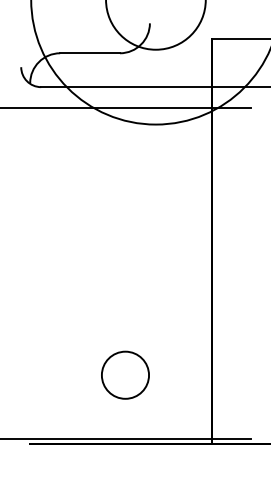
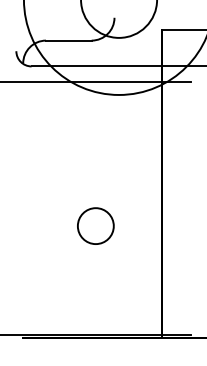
circle: (125, 374) -> (95, 225), moved

